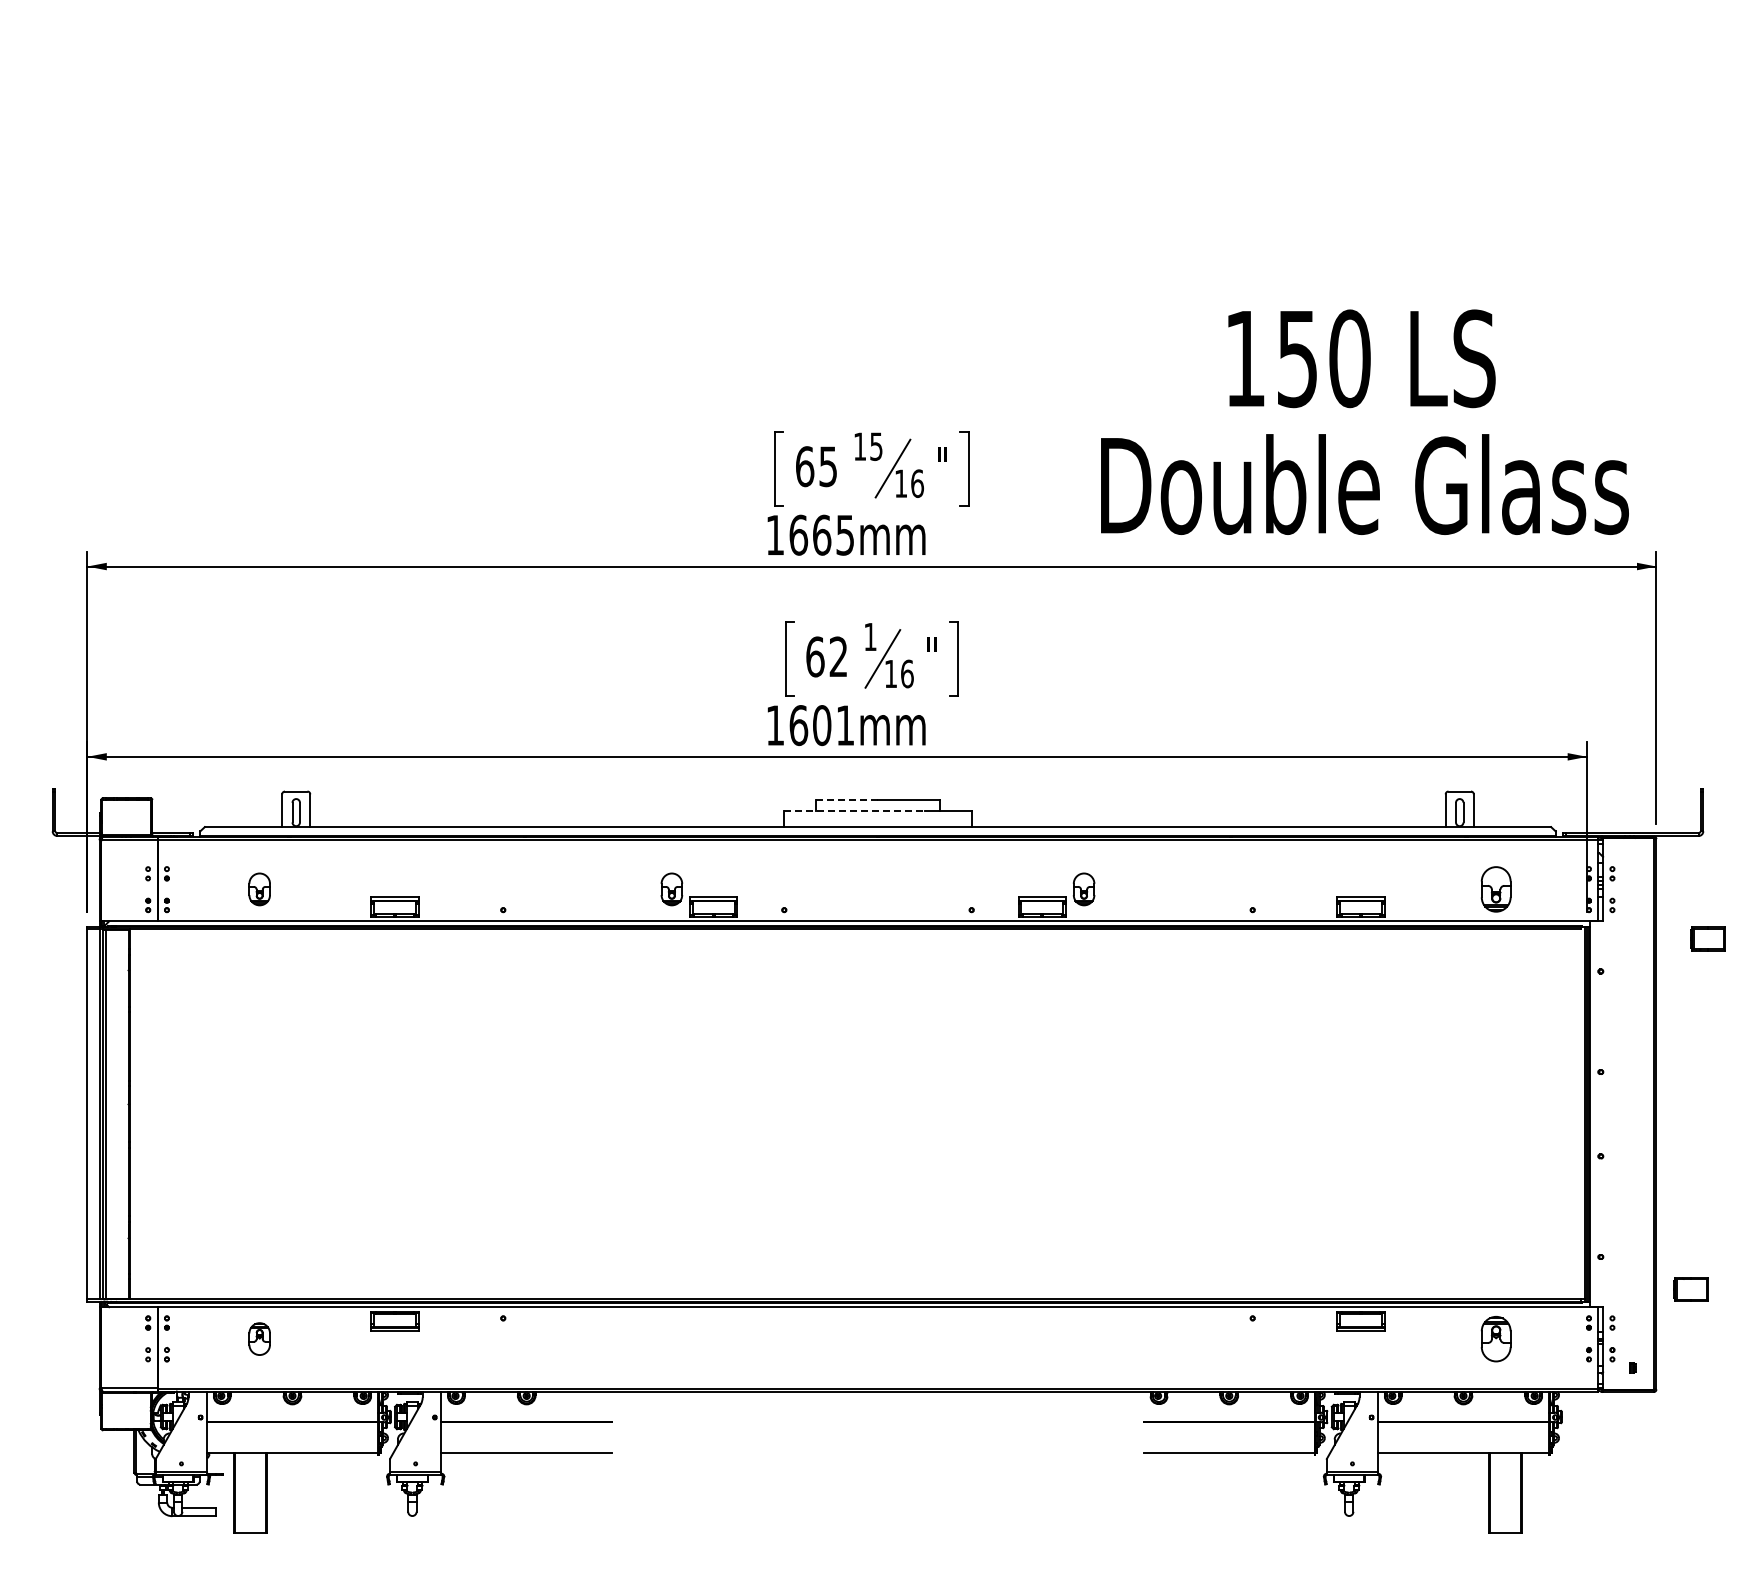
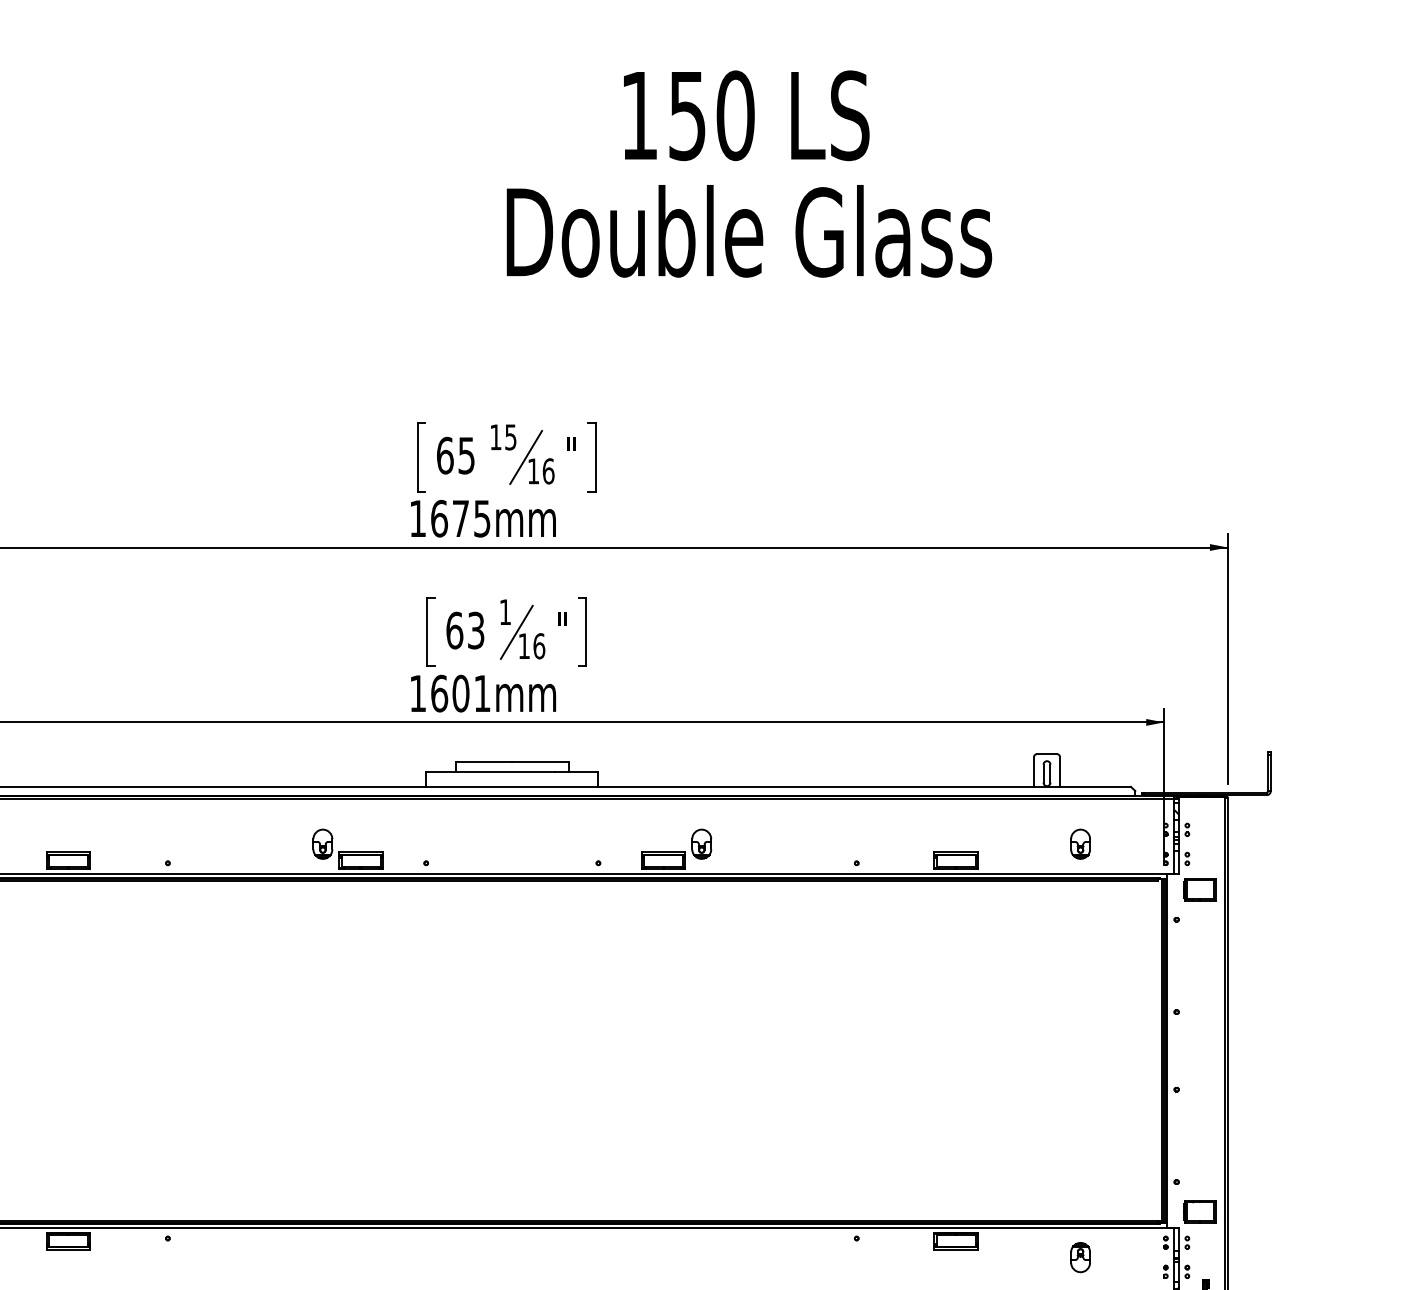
text: (1364, 421) -> (749, 173), moved
text: (822, 534) -> (461, 518), 1665mm -> 1675mm
text: (838, 656) -> (476, 630), 62 -> 63
line: (847, 799) -> (484, 761), dashed -> solid
line: (855, 811) -> (491, 772), dashed -> solid
part: (1496, 889) -> (1080, 844), size x0.71
part: (1707, 938) -> (1199, 889), moved
part: (1690, 1289) -> (1199, 1211), moved
part: (1496, 1338) -> (1080, 1257), size x0.71

